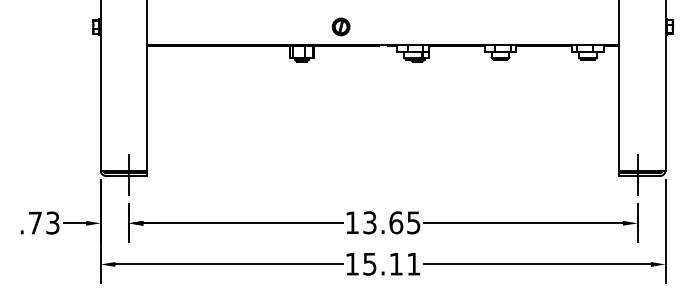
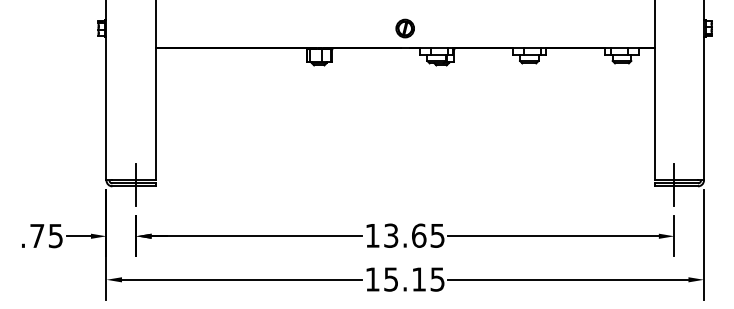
part: (340, 26) -> (404, 28), moved
text: (52, 222) -> (55, 235), .73 -> .75
text: (413, 264) -> (437, 279), 15.11 -> 15.15

